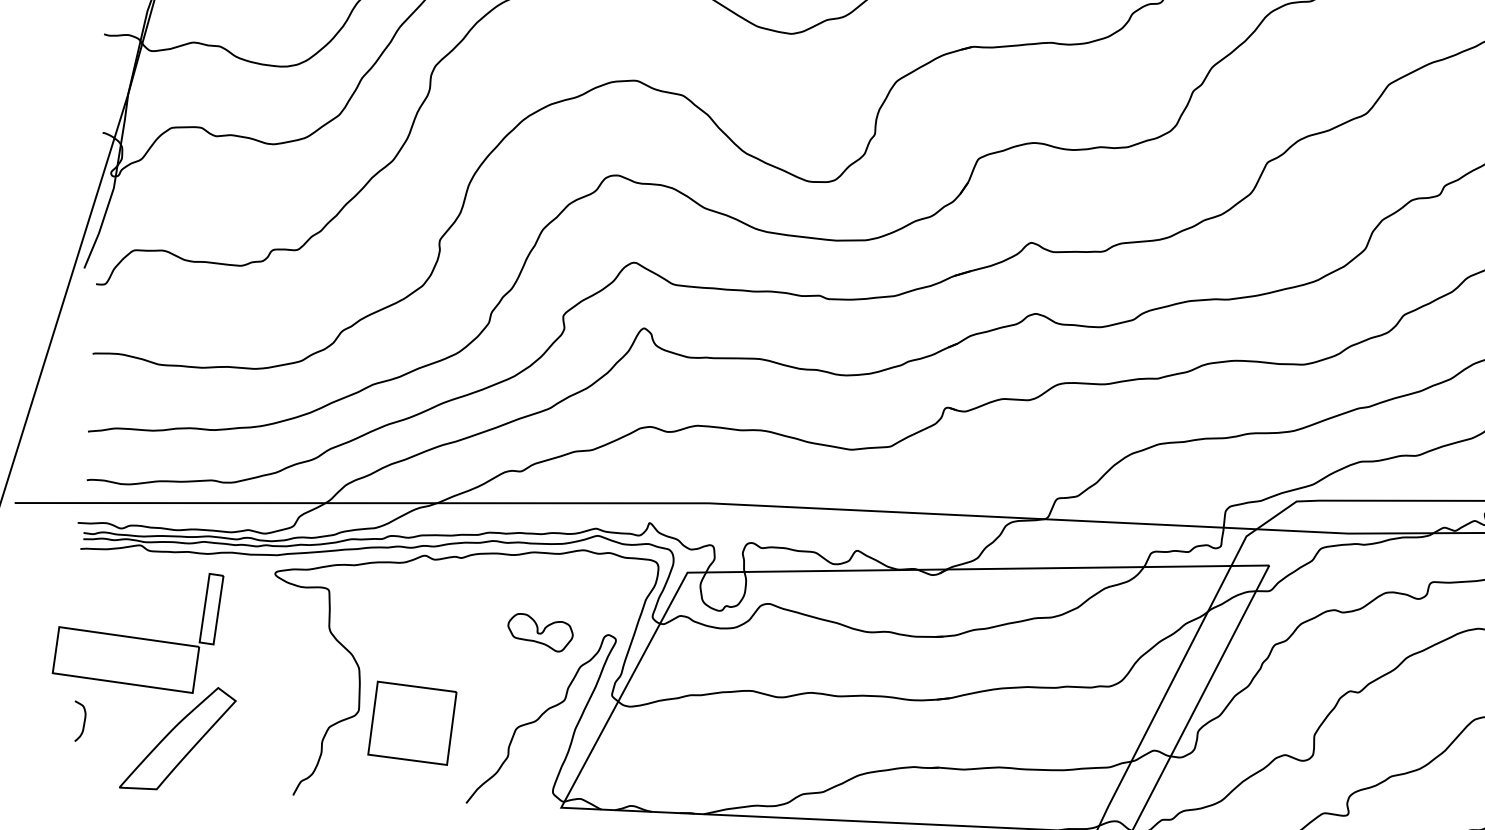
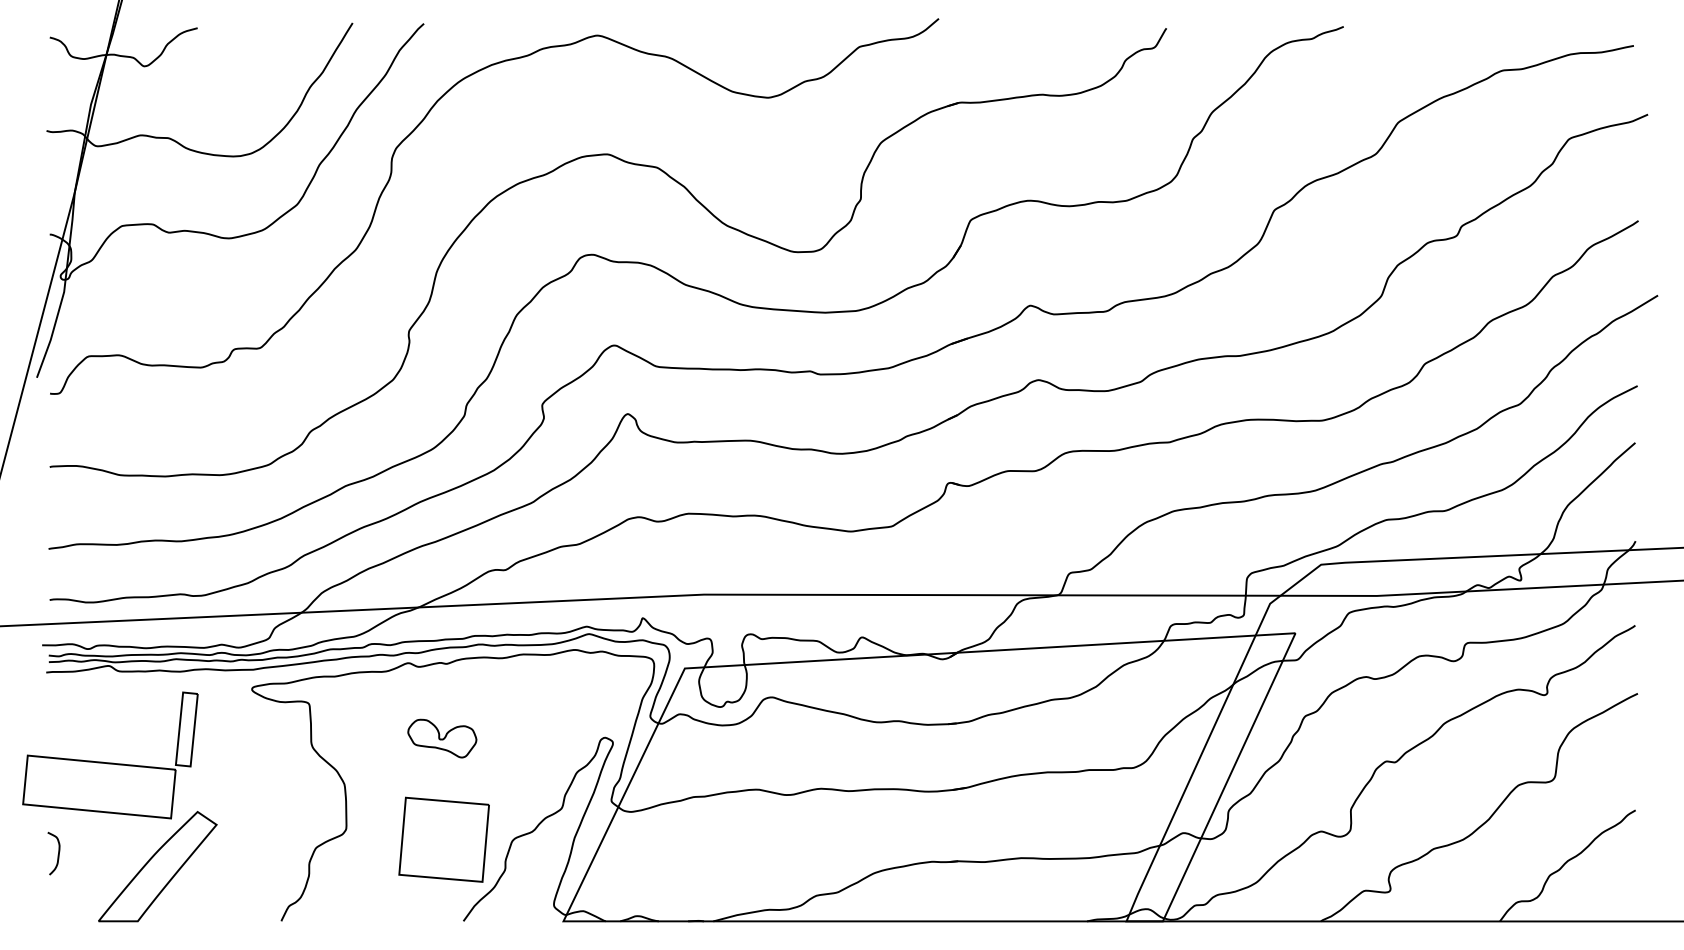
part: (540, 632) -> (442, 738), moved
part: (411, 723) -> (443, 839), moved

